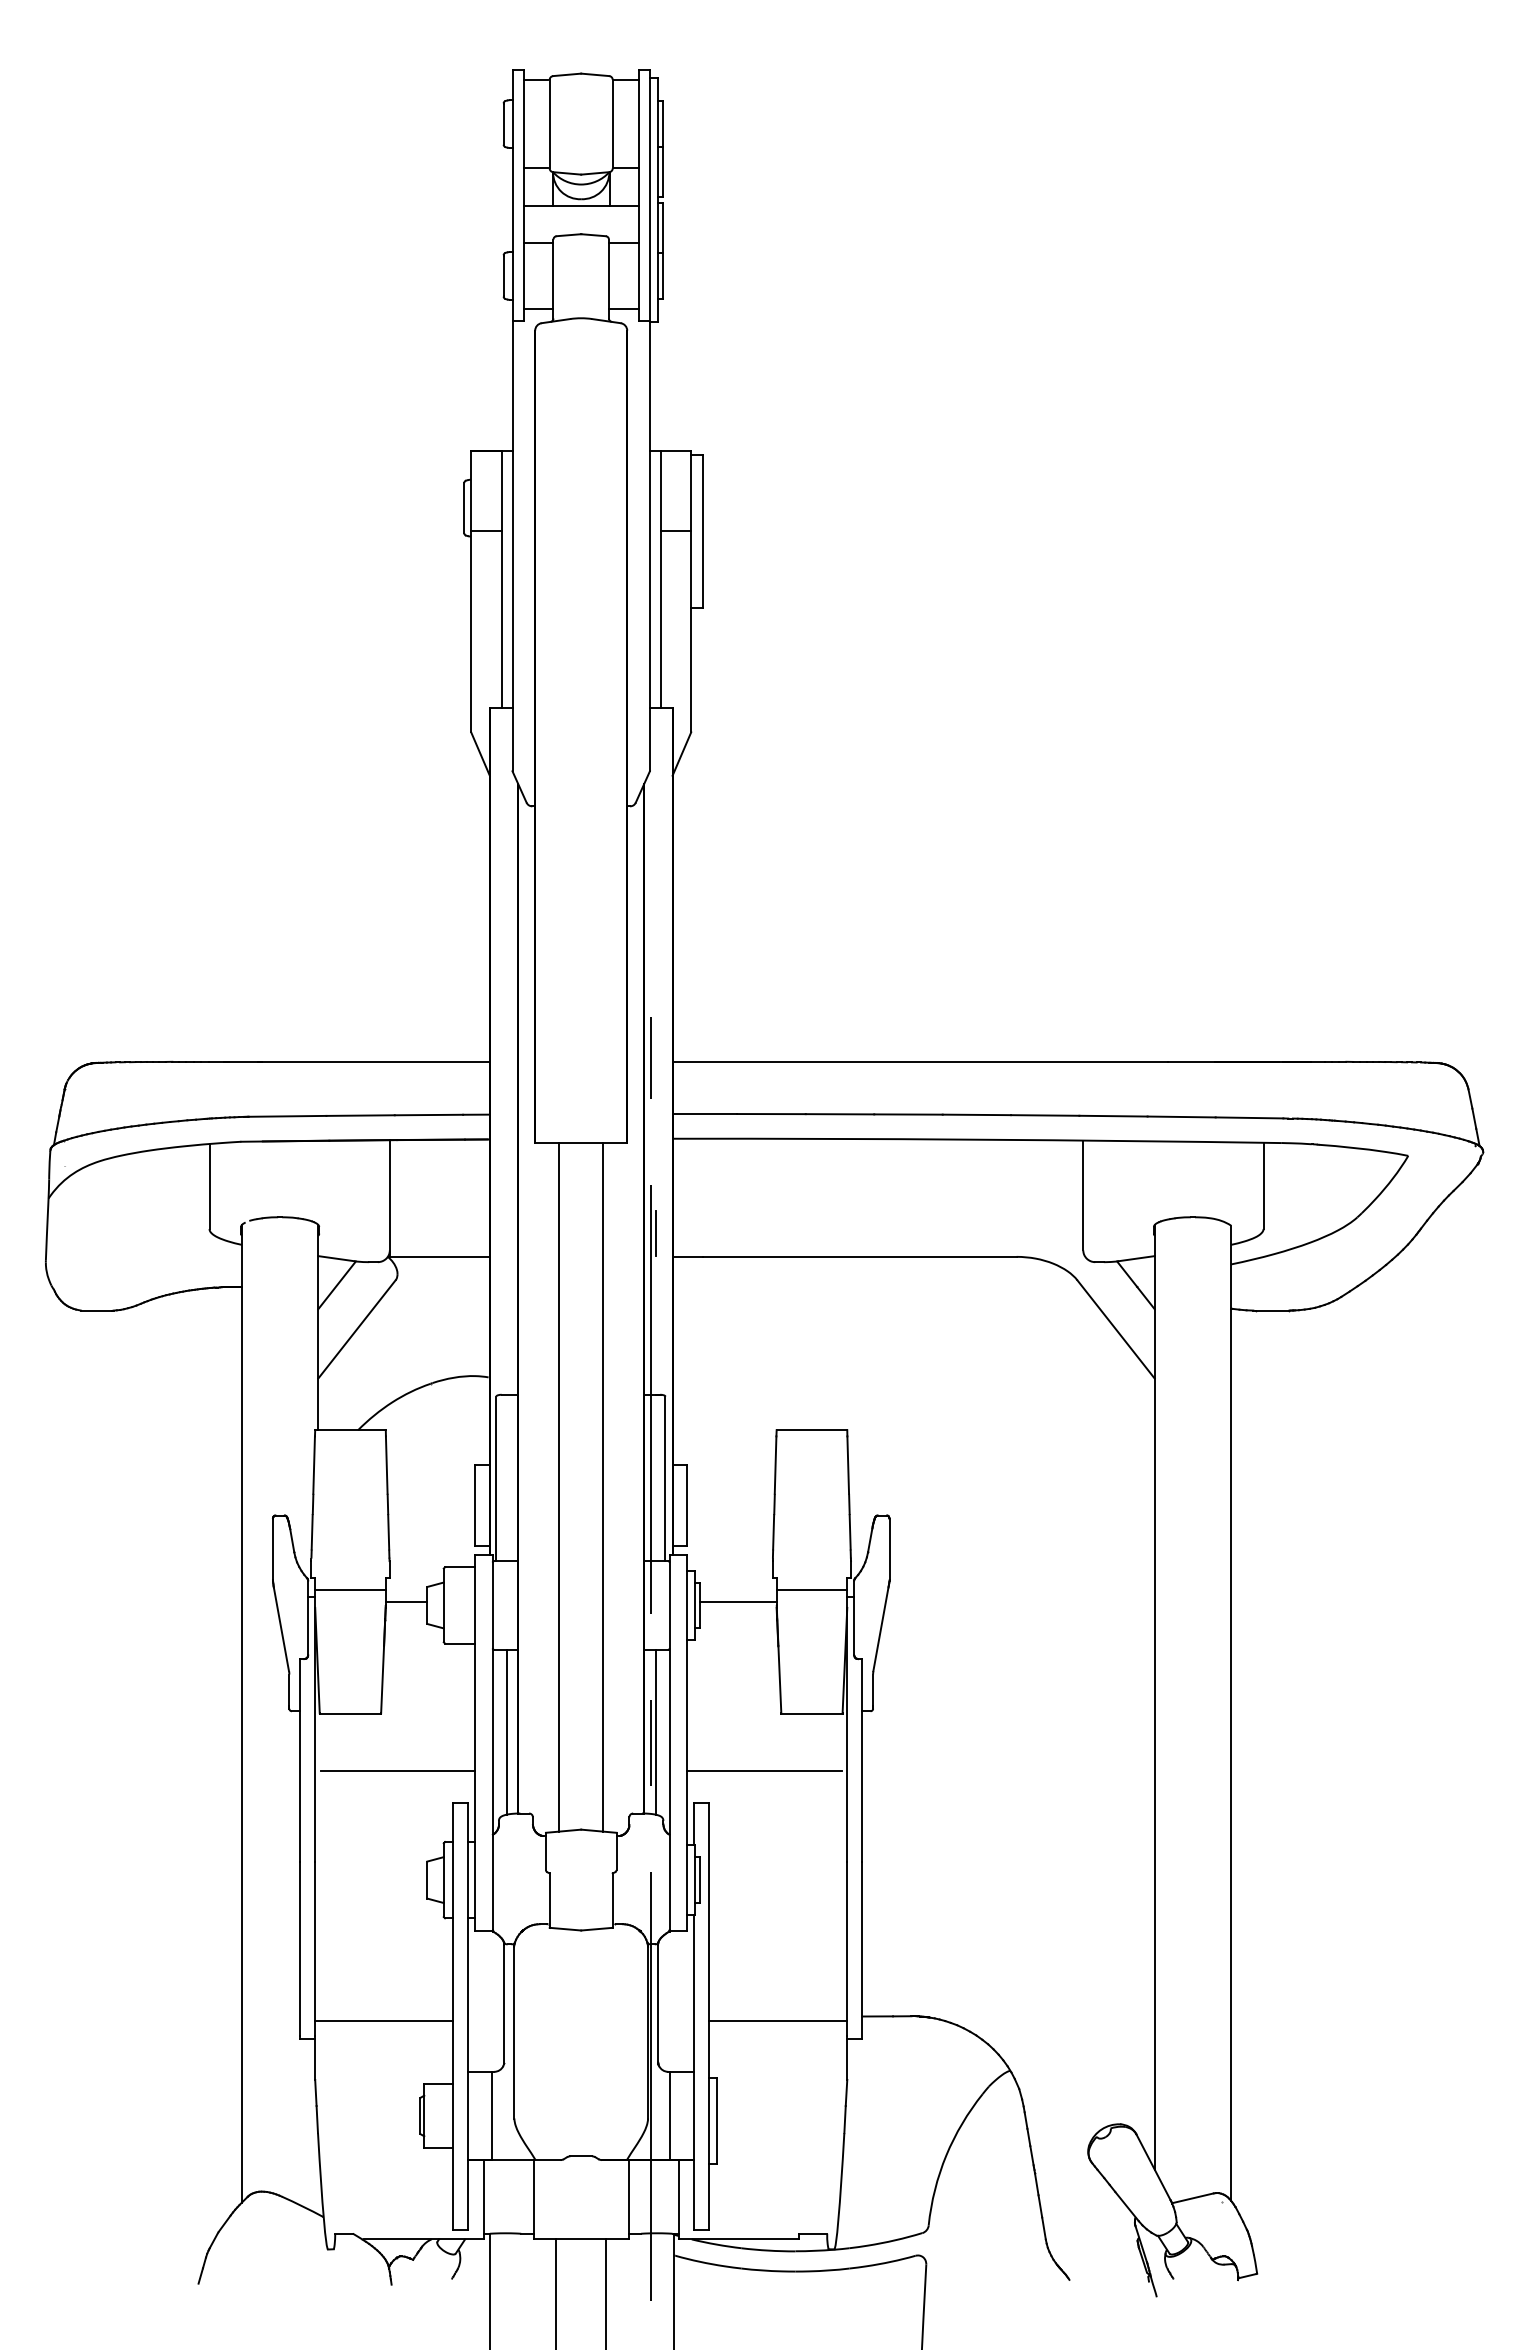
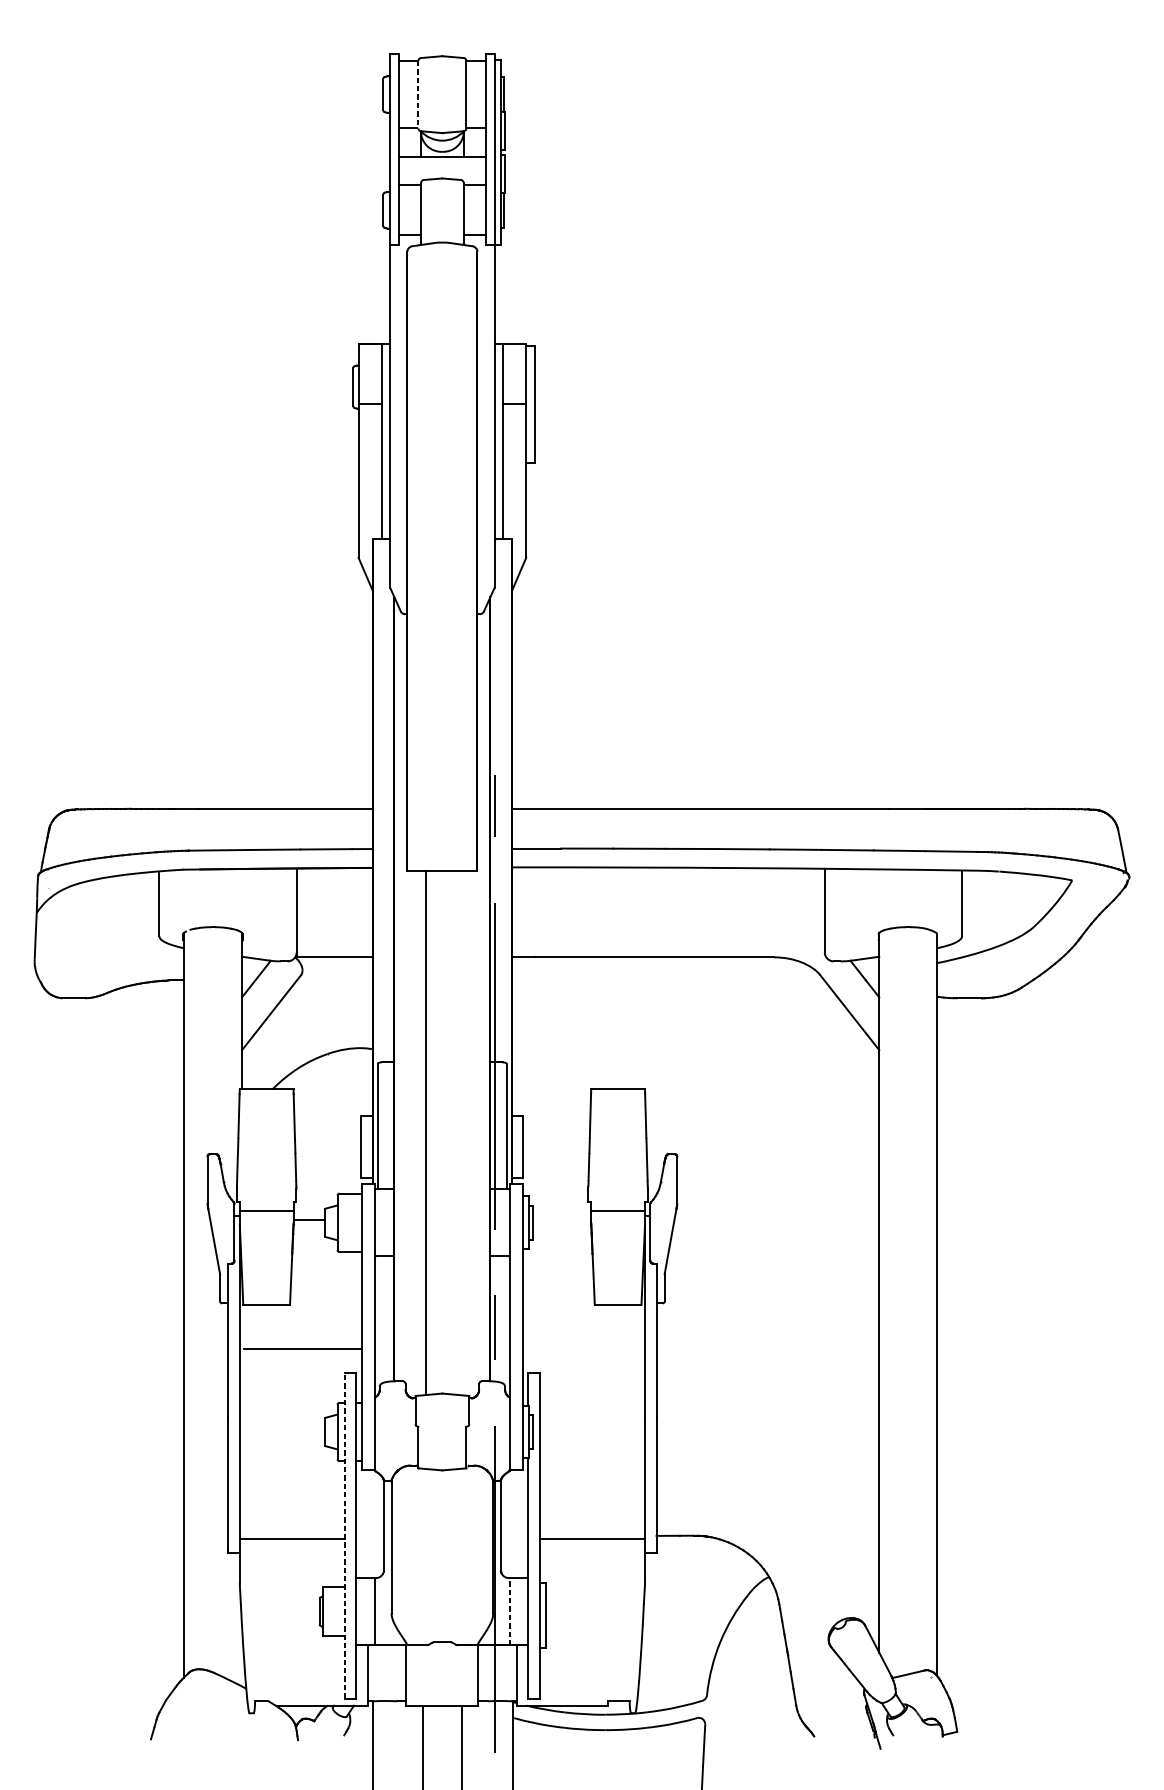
line: (549, 124) -> (418, 94), solid -> dashed
line: (655, 1233) -> (498, 939), removed
line: (603, 1487) -> (459, 1133), removed
line: (737, 1601) -> (561, 1219), removed
line: (506, 1731) -> (385, 1318), removed
line: (655, 1731) -> (498, 1318), removed
line: (764, 1771) -> (582, 1349), removed
line: (453, 2016) -> (345, 1535), solid -> dashed
line: (670, 2115) -> (510, 1611), solid -> dashed

